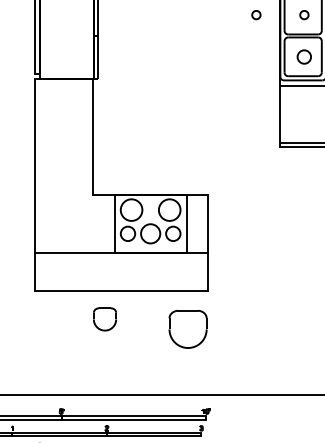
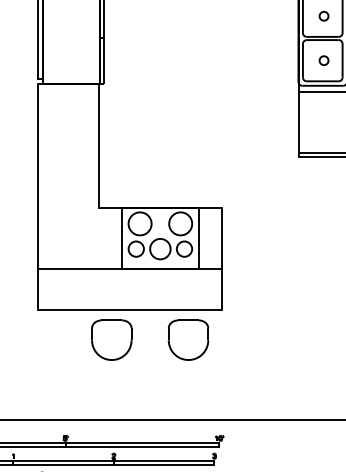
circle: (256, 15) -> (273, 16), removed
circle: (304, 56) -> (324, 60), size x0.62
part: (104, 319) -> (111, 340), size x1.67
part: (187, 329) -> (187, 340), moved

